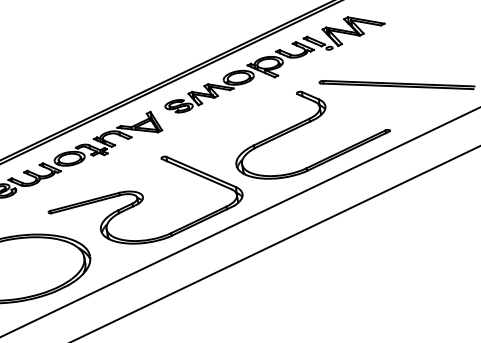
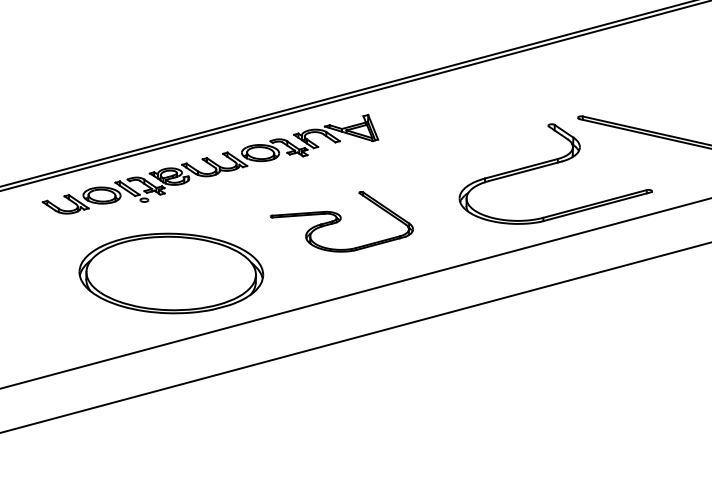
part: (274, 62) -> (528, 83), removed
part: (145, 201) -> (341, 221), size x0.6

